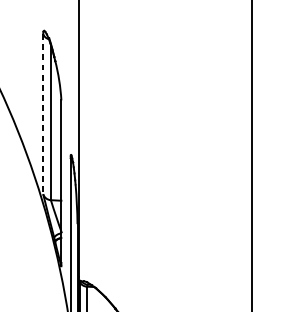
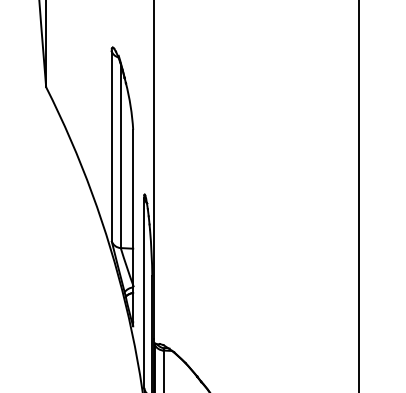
line: (43, 114) -> (111, 146), dashed -> solid

